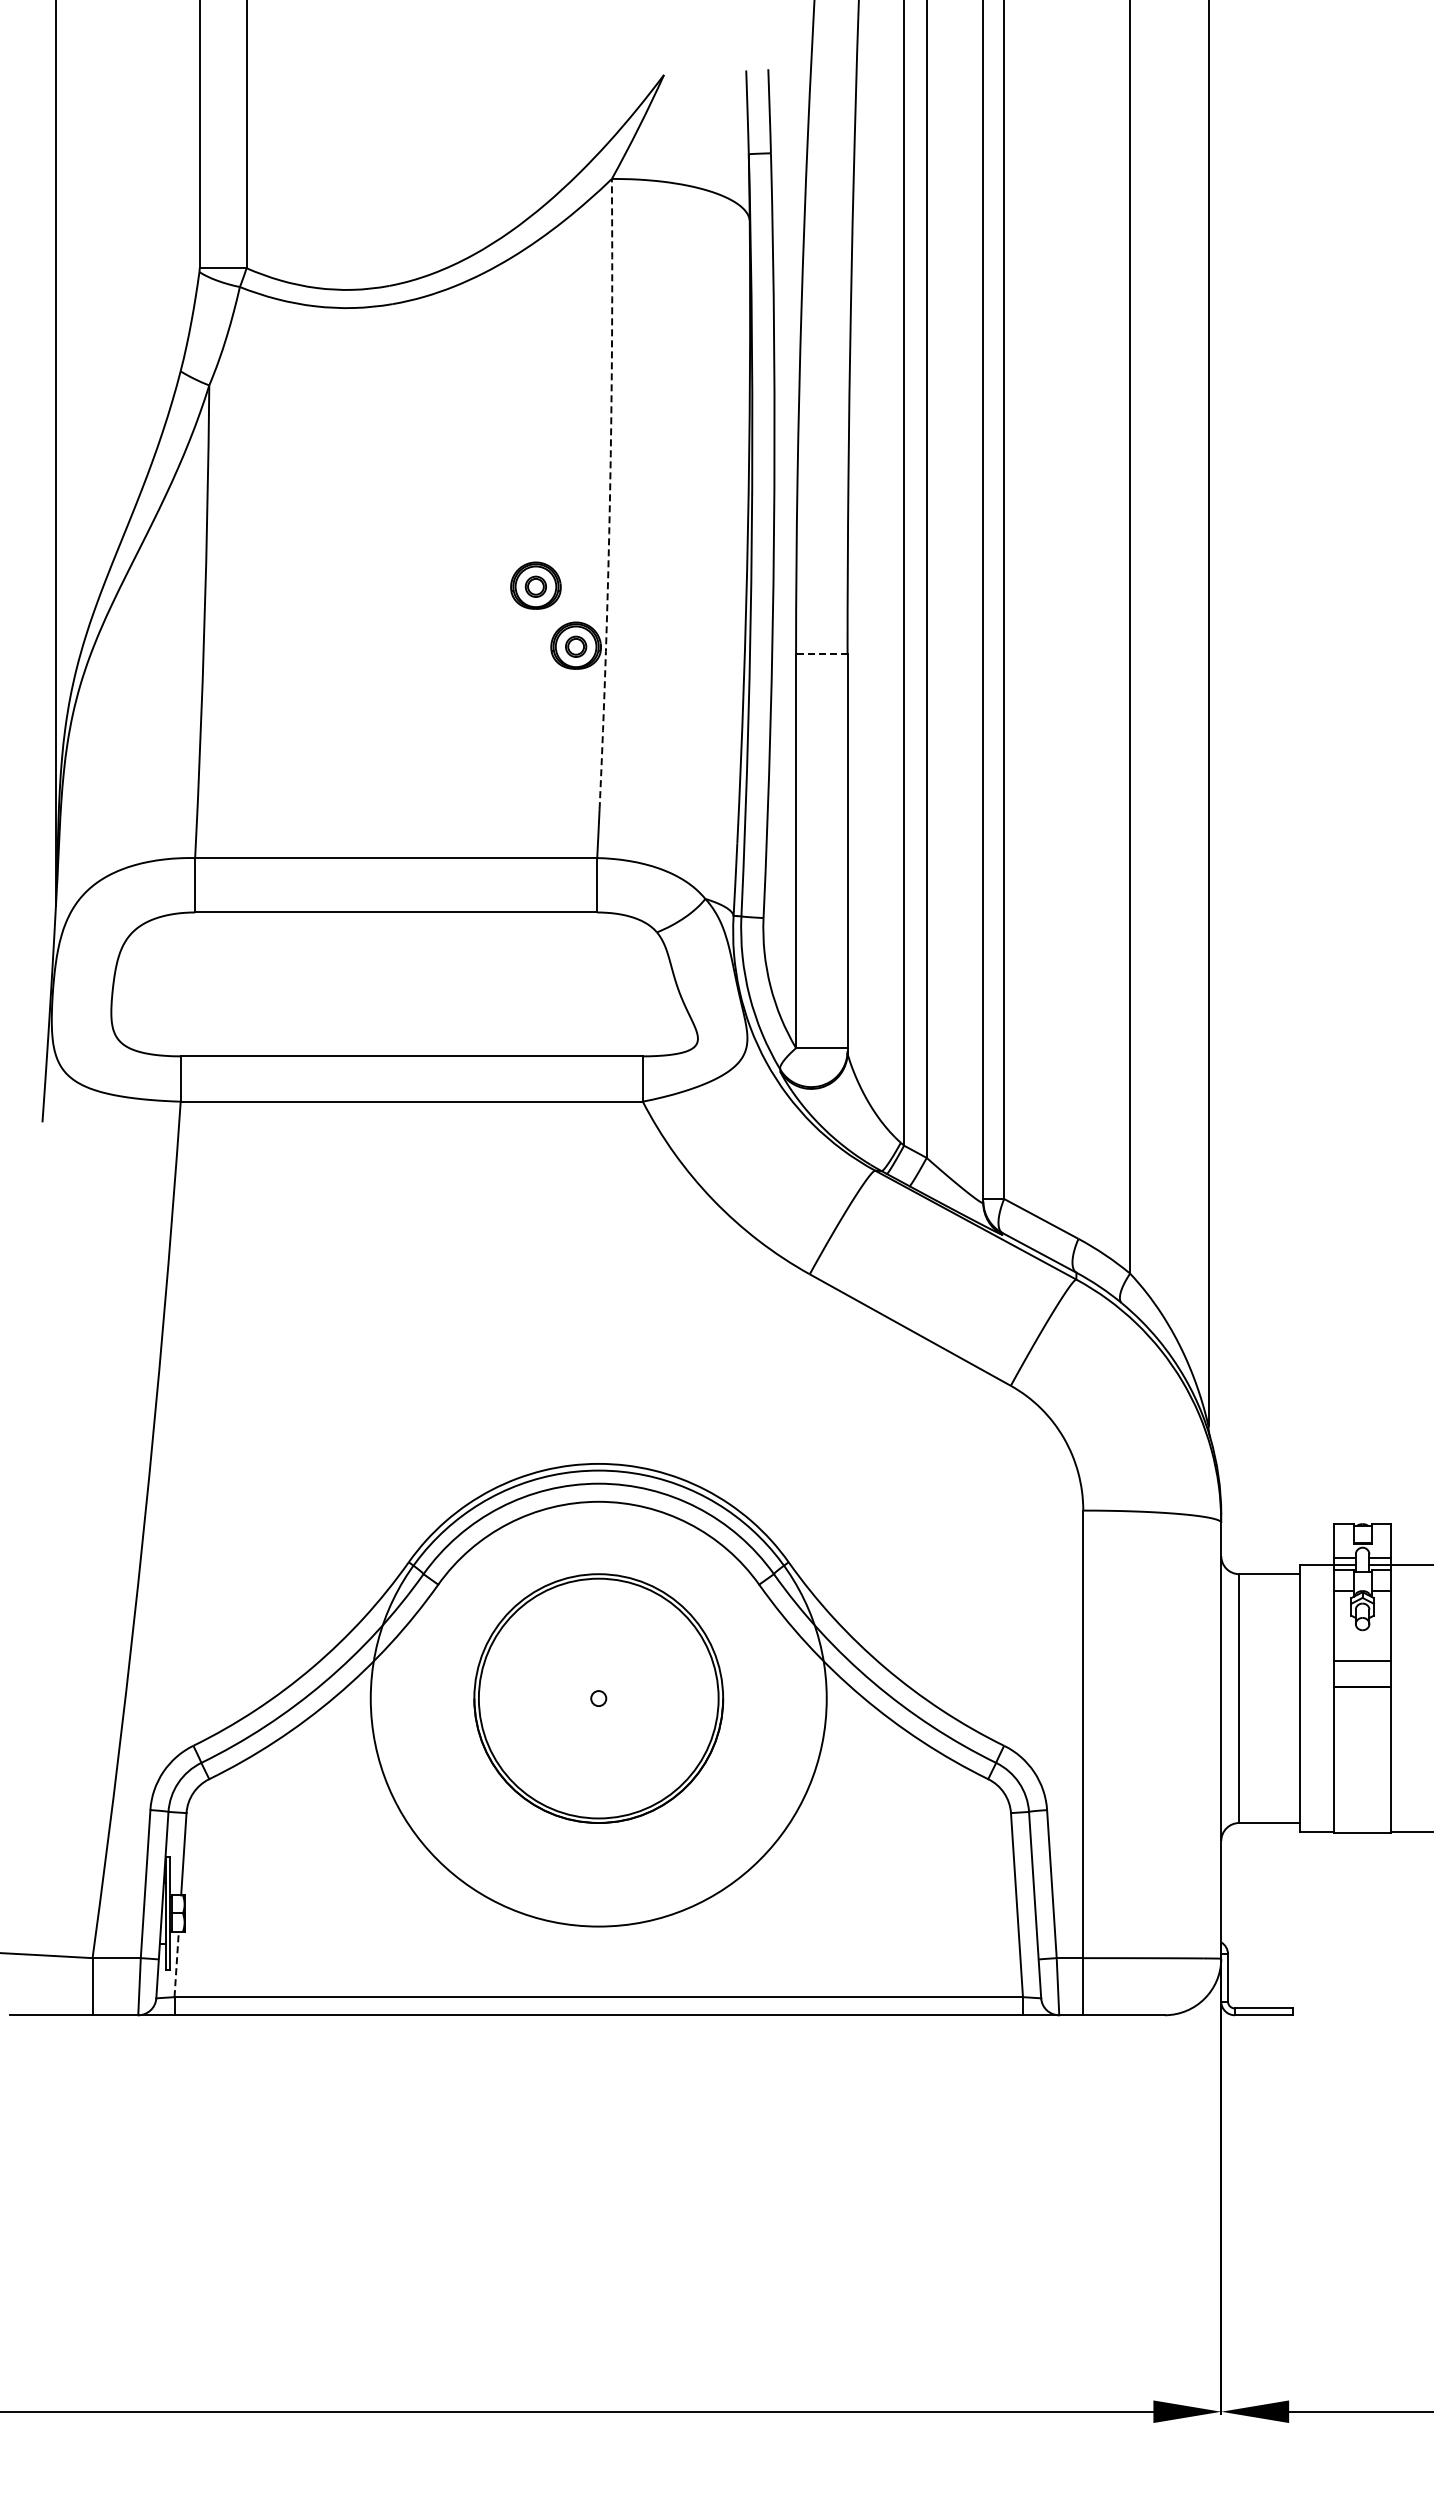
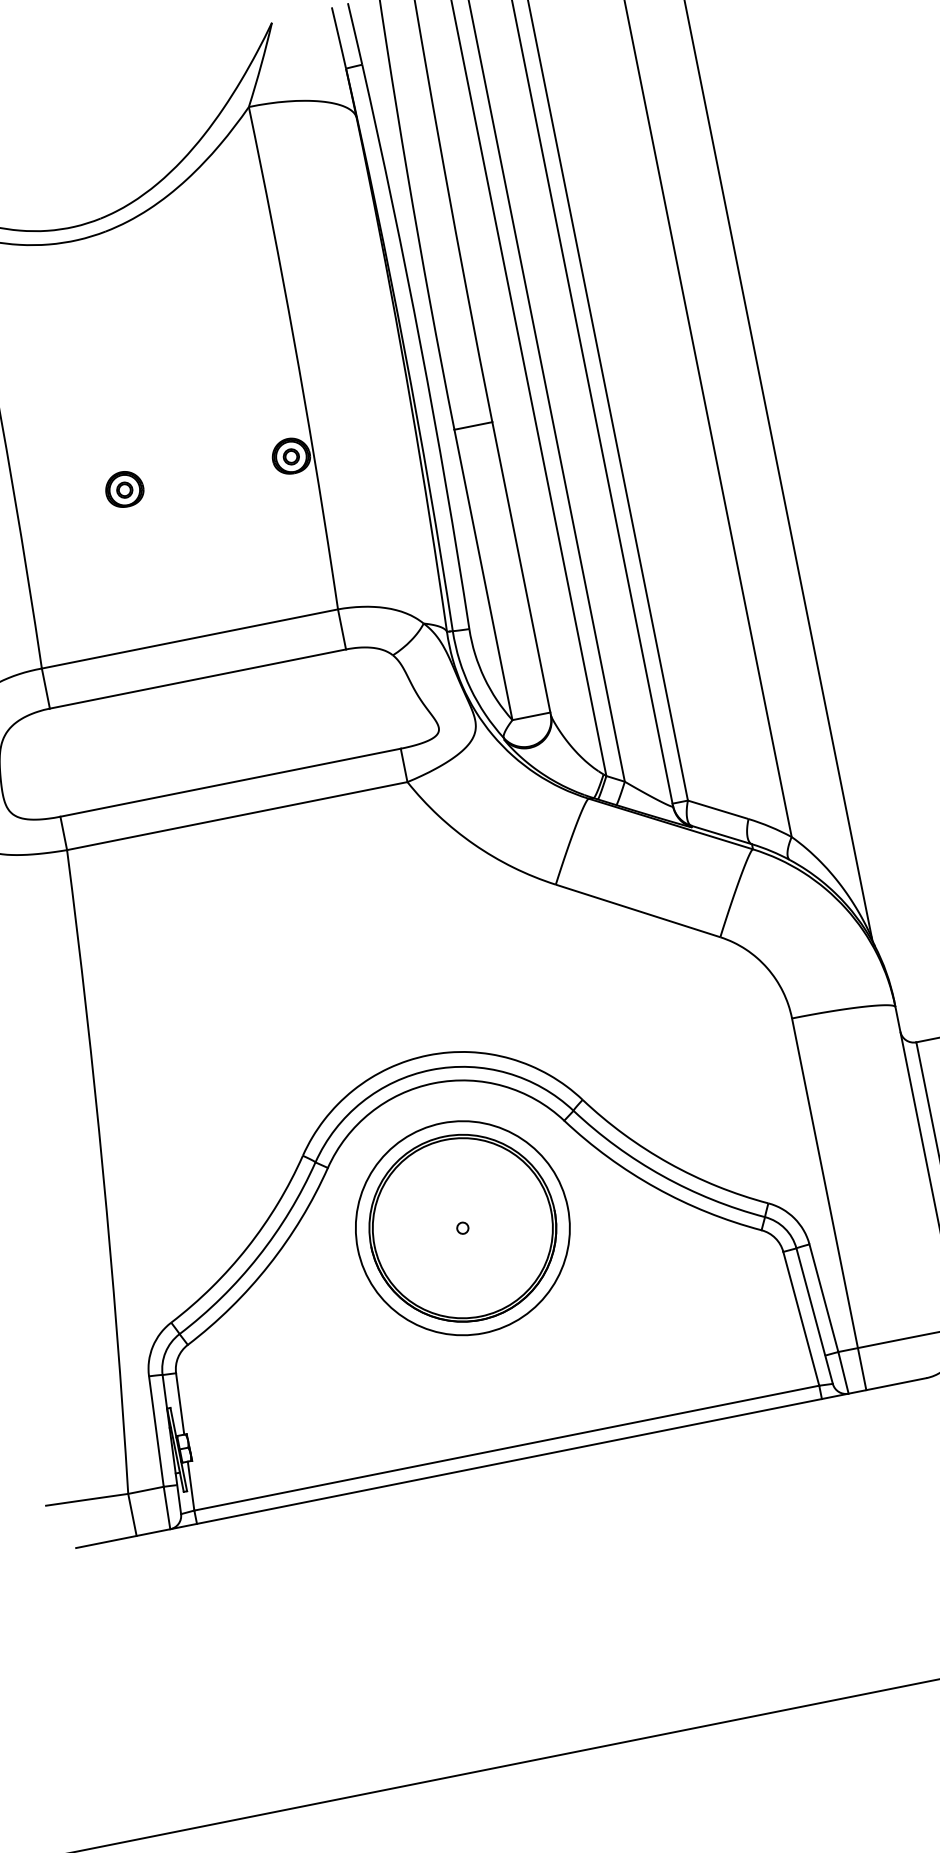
arc: (610, 494) -> (294, 339), dashed -> solid
part: (535, 585) -> (124, 489), moved
line: (821, 653) -> (473, 425), dashed -> solid
circle: (598, 1698) -> (462, 1228), size x0.62
line: (176, 1964) -> (190, 1486), dashed -> solid

